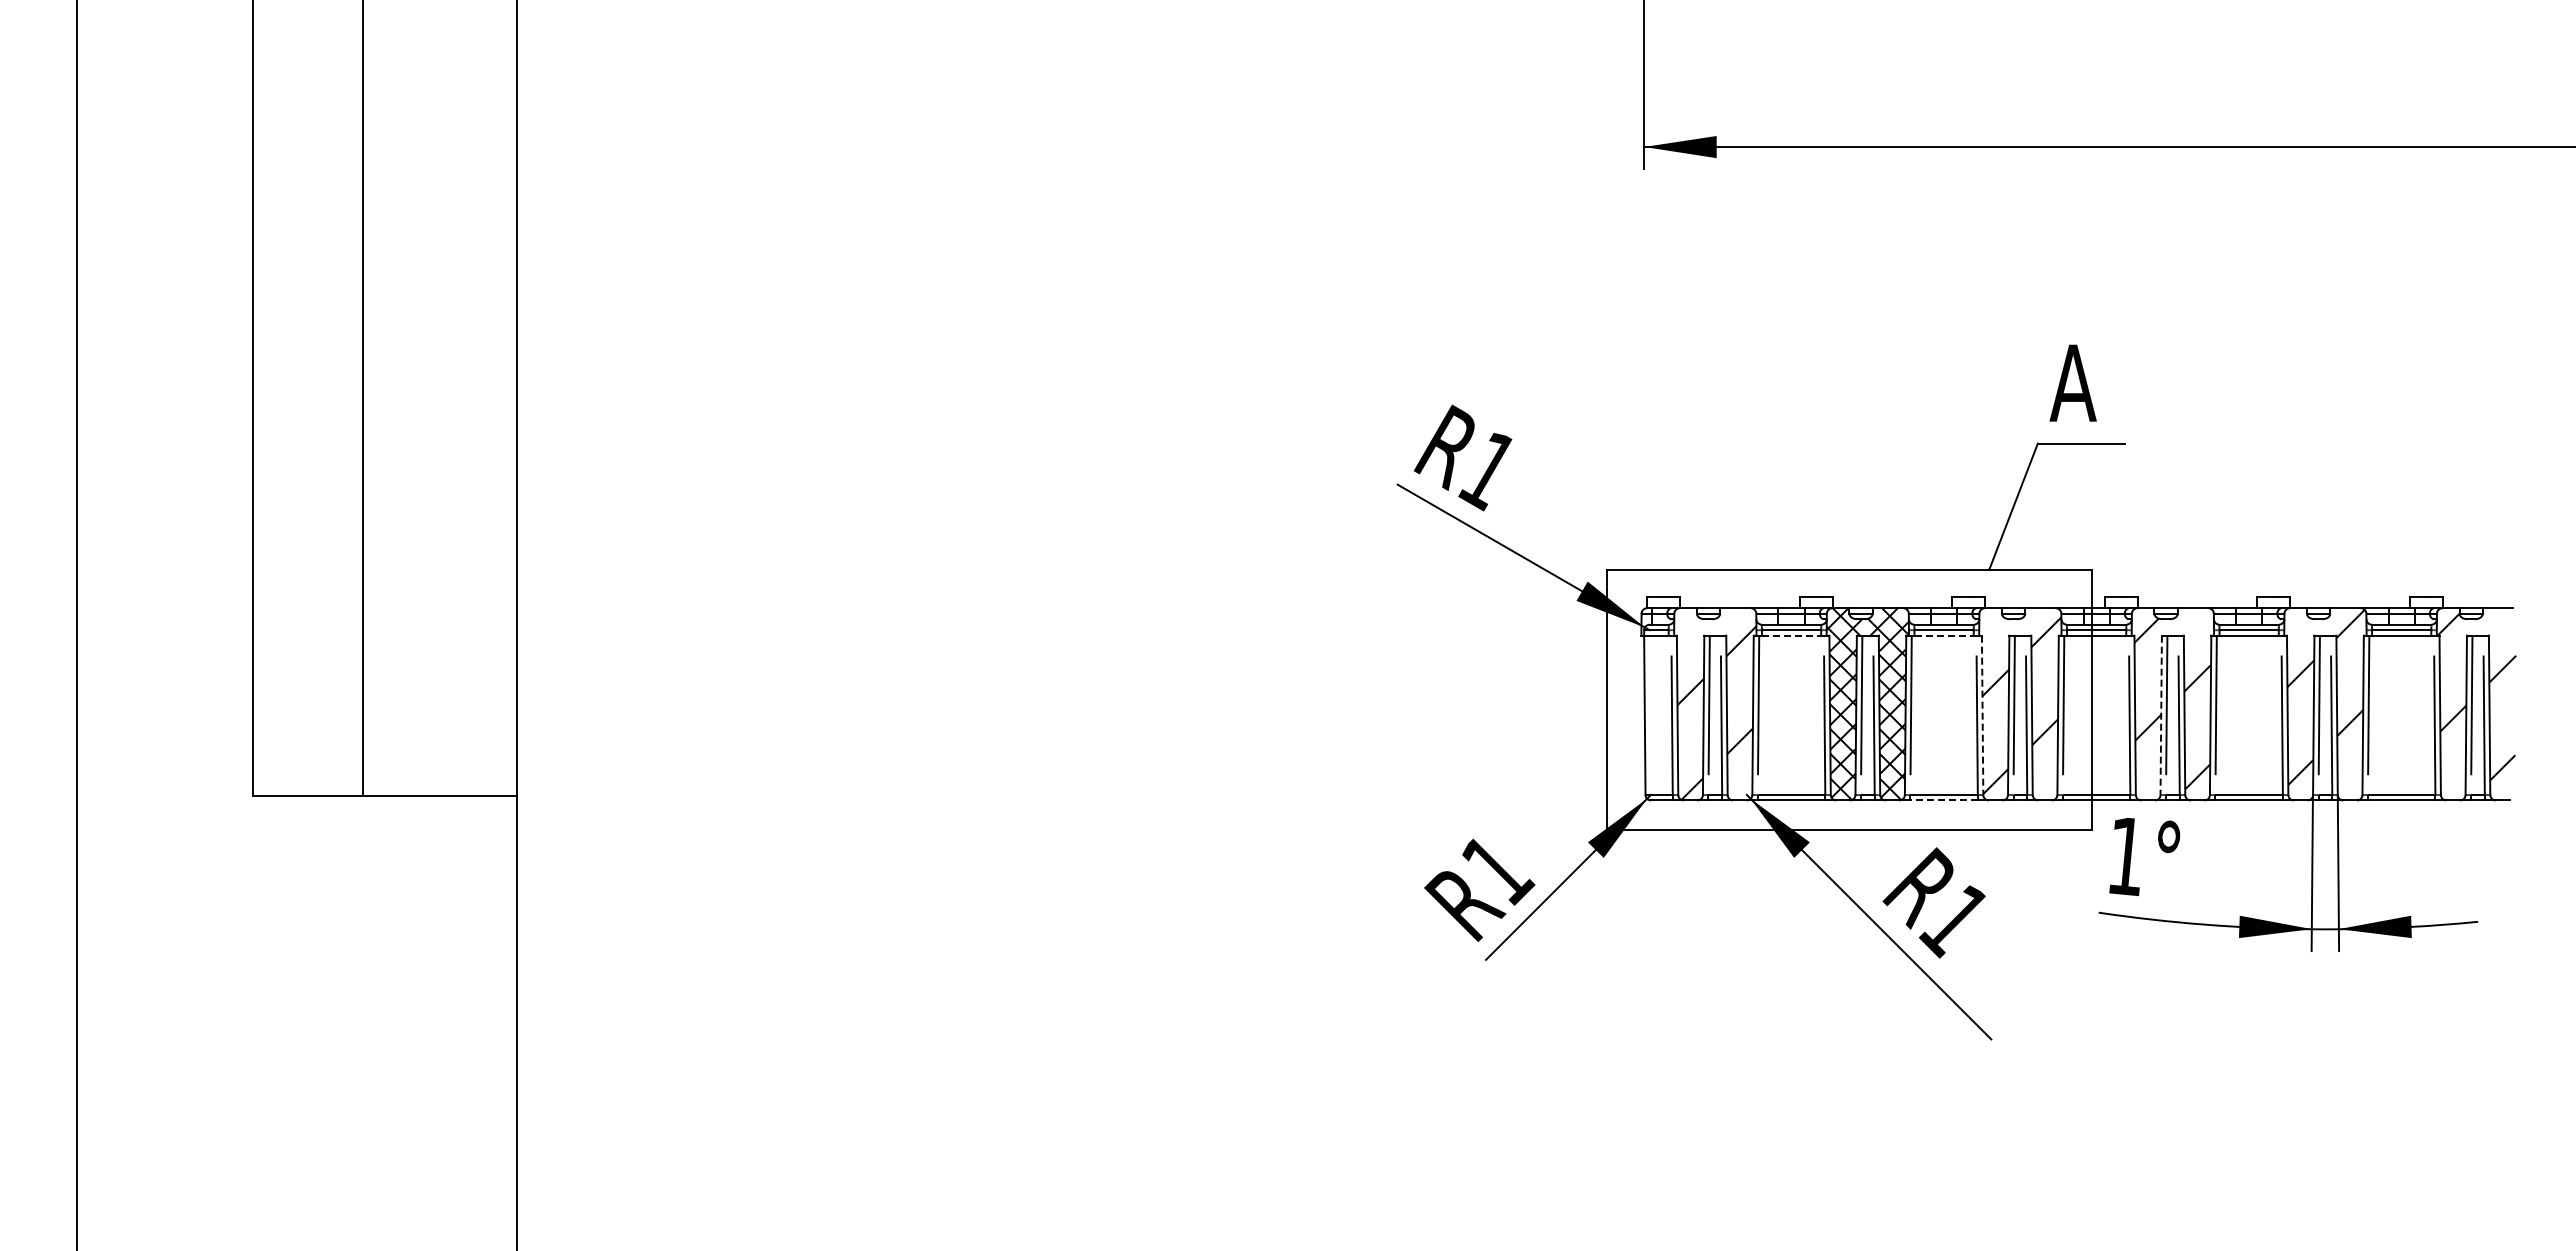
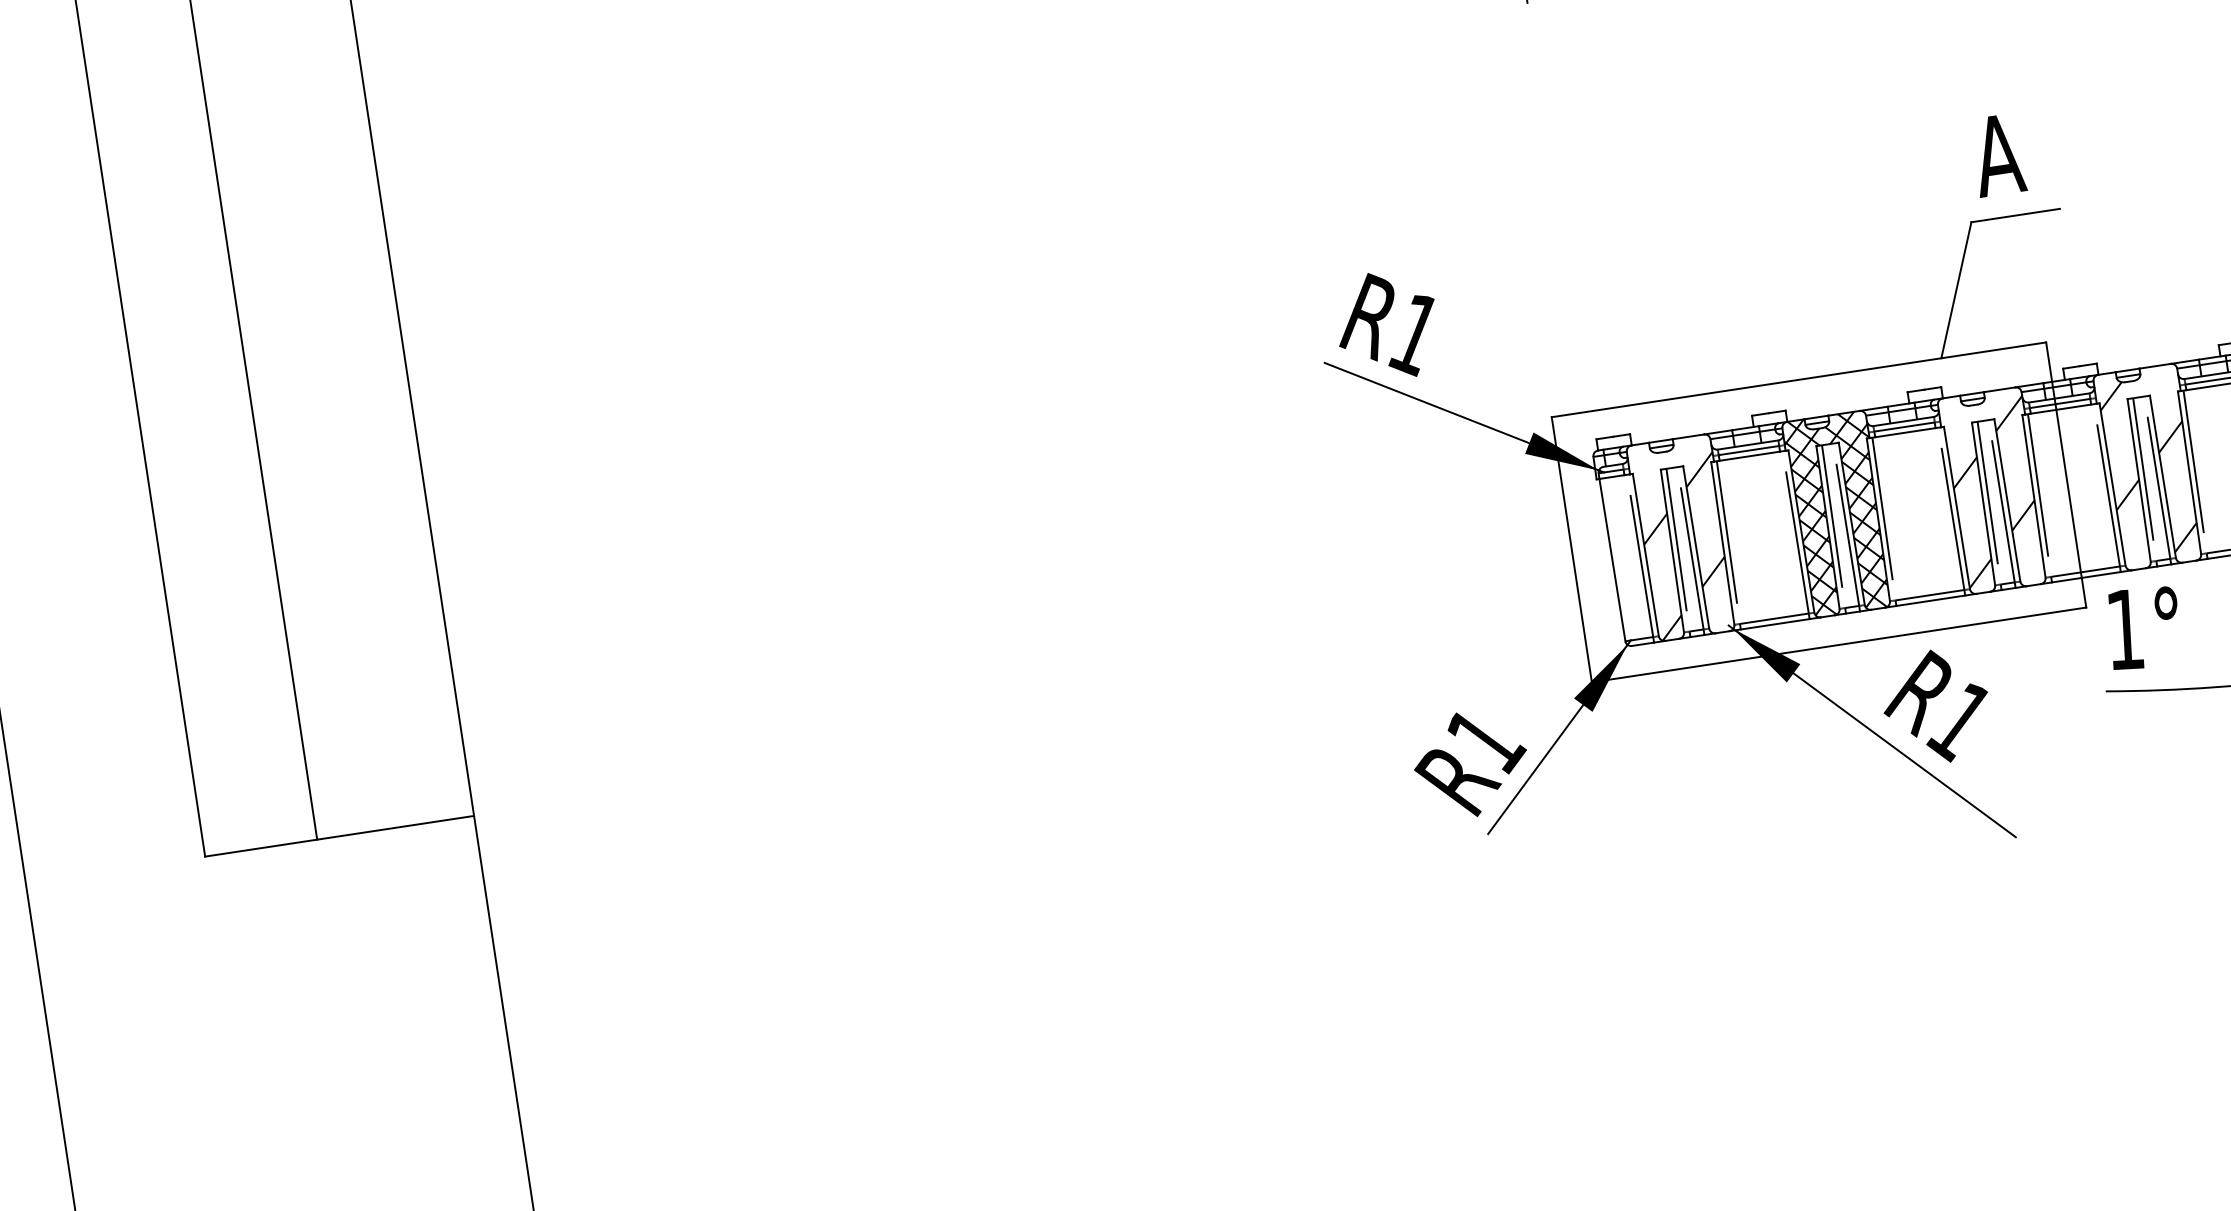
line: (1791, 635) -> (1749, 456), dashed -> solid
line: (1944, 635) -> (1905, 432), dashed -> solid
line: (1982, 715) -> (1956, 508), dashed -> solid
line: (2161, 715) -> (2139, 480), dashed -> solid
line: (1944, 800) -> (1931, 600), dashed -> solid

